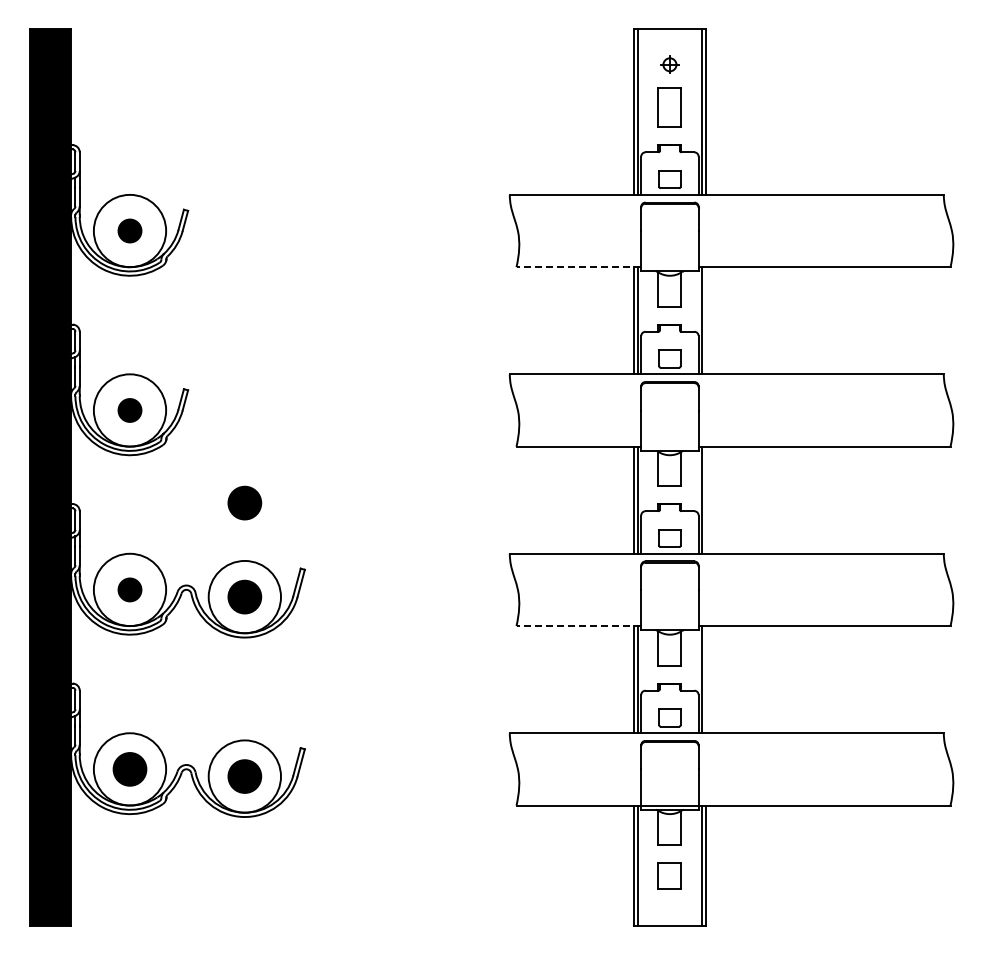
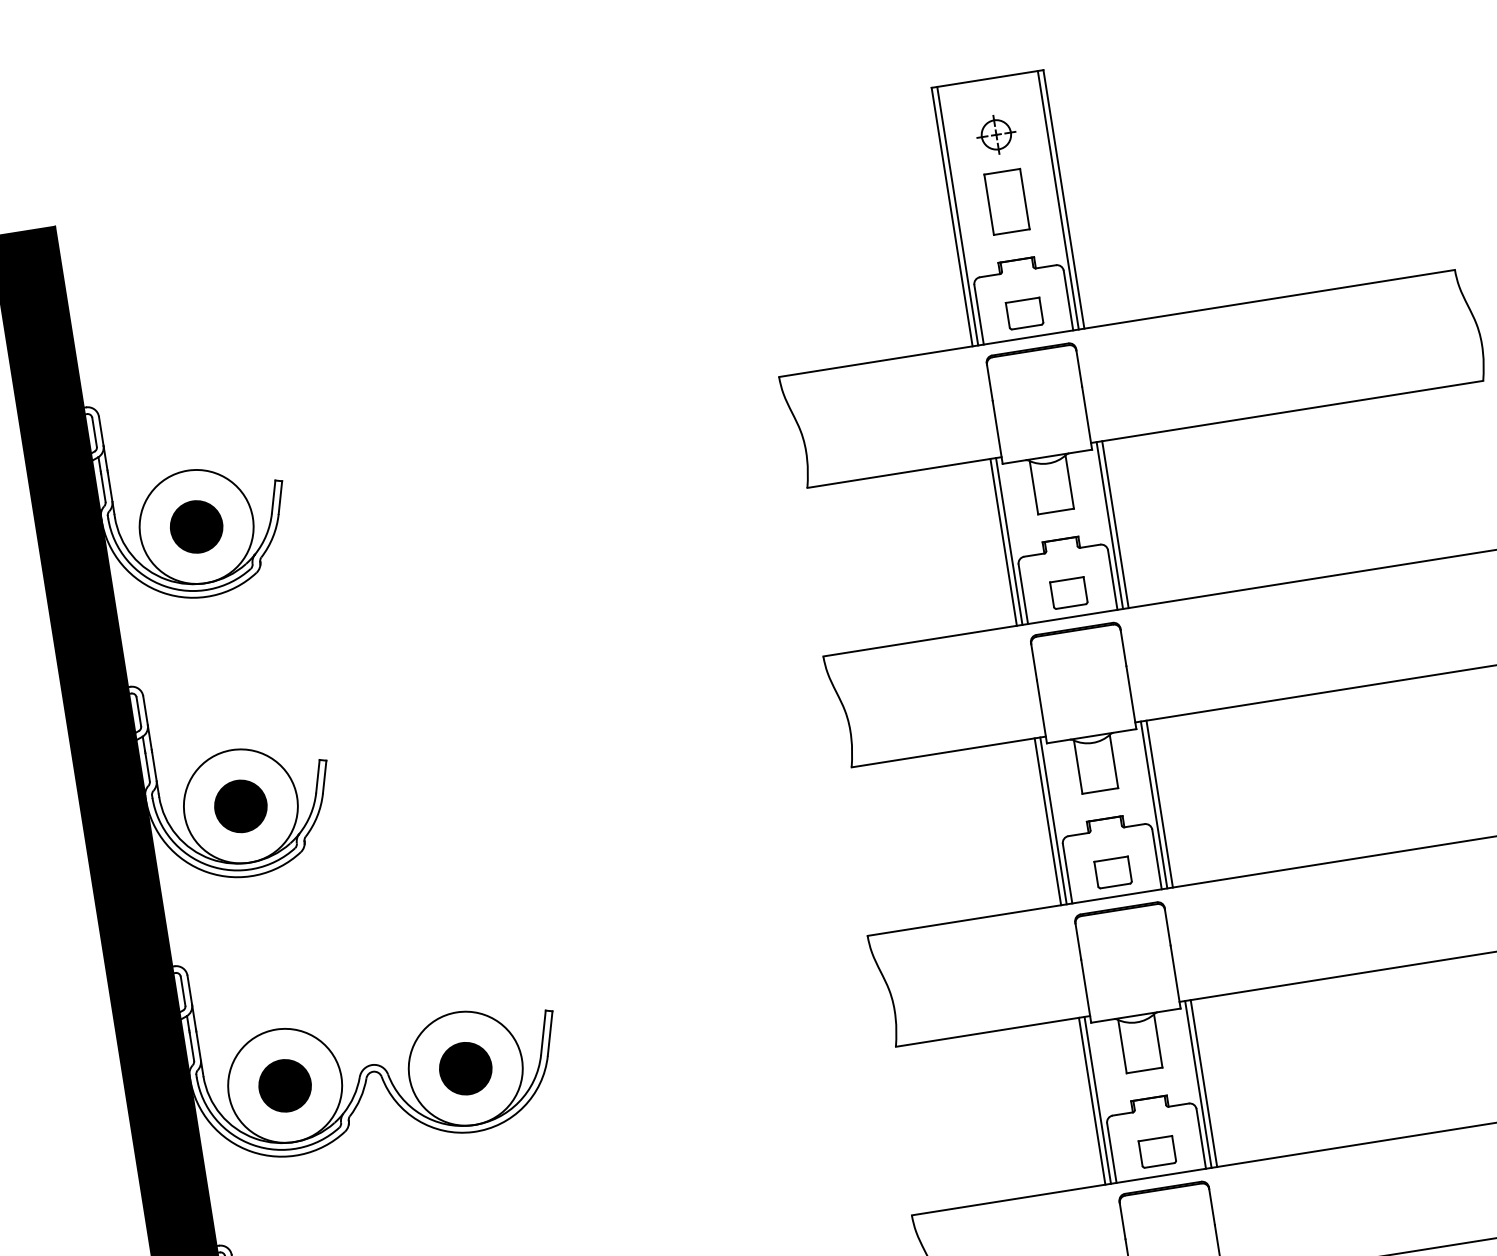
part: (669, 64) -> (995, 134), size x1.43
part: (129, 230) -> (195, 526), size x1.43
line: (578, 267) -> (904, 473), dashed -> solid
line: (705, 320) -> (1114, 524), added
part: (129, 410) -> (240, 806), size x1.43
line: (705, 499) -> (1159, 803), added
part: (244, 502) -> (441, 921), removed
part: (129, 589) -> (284, 1085), size x1.43
line: (578, 626) -> (992, 1032), dashed -> solid
line: (705, 679) -> (1203, 1083), added

